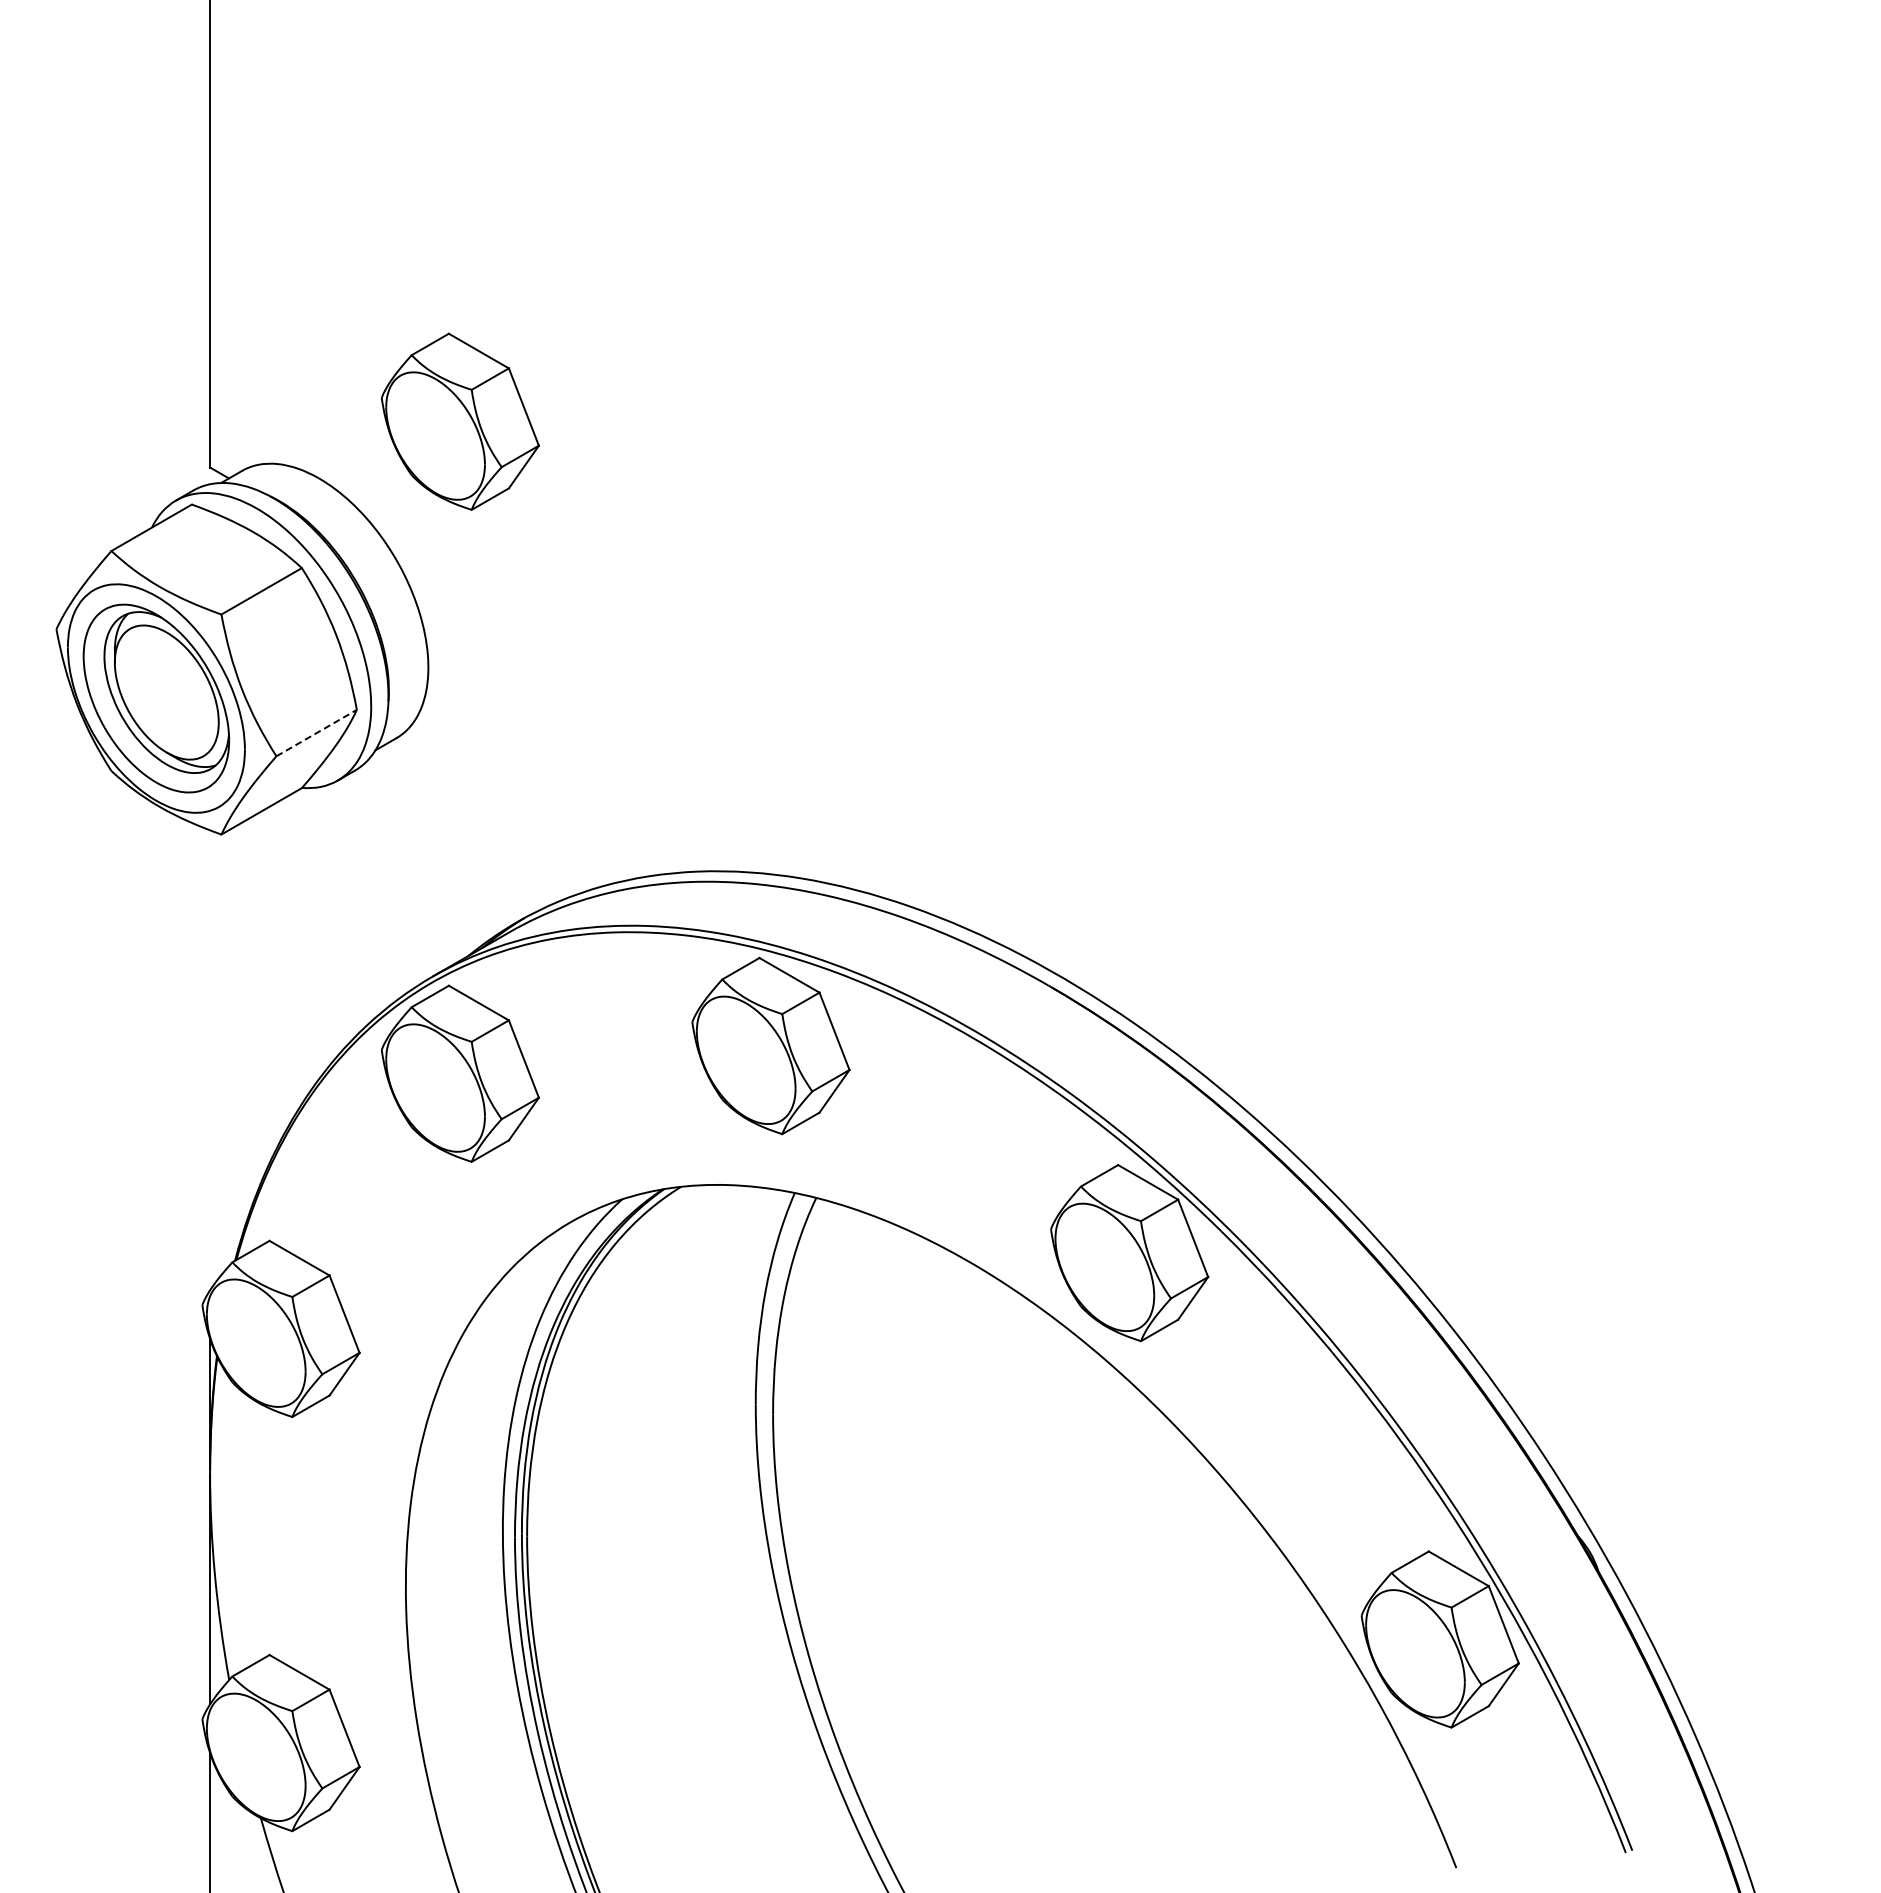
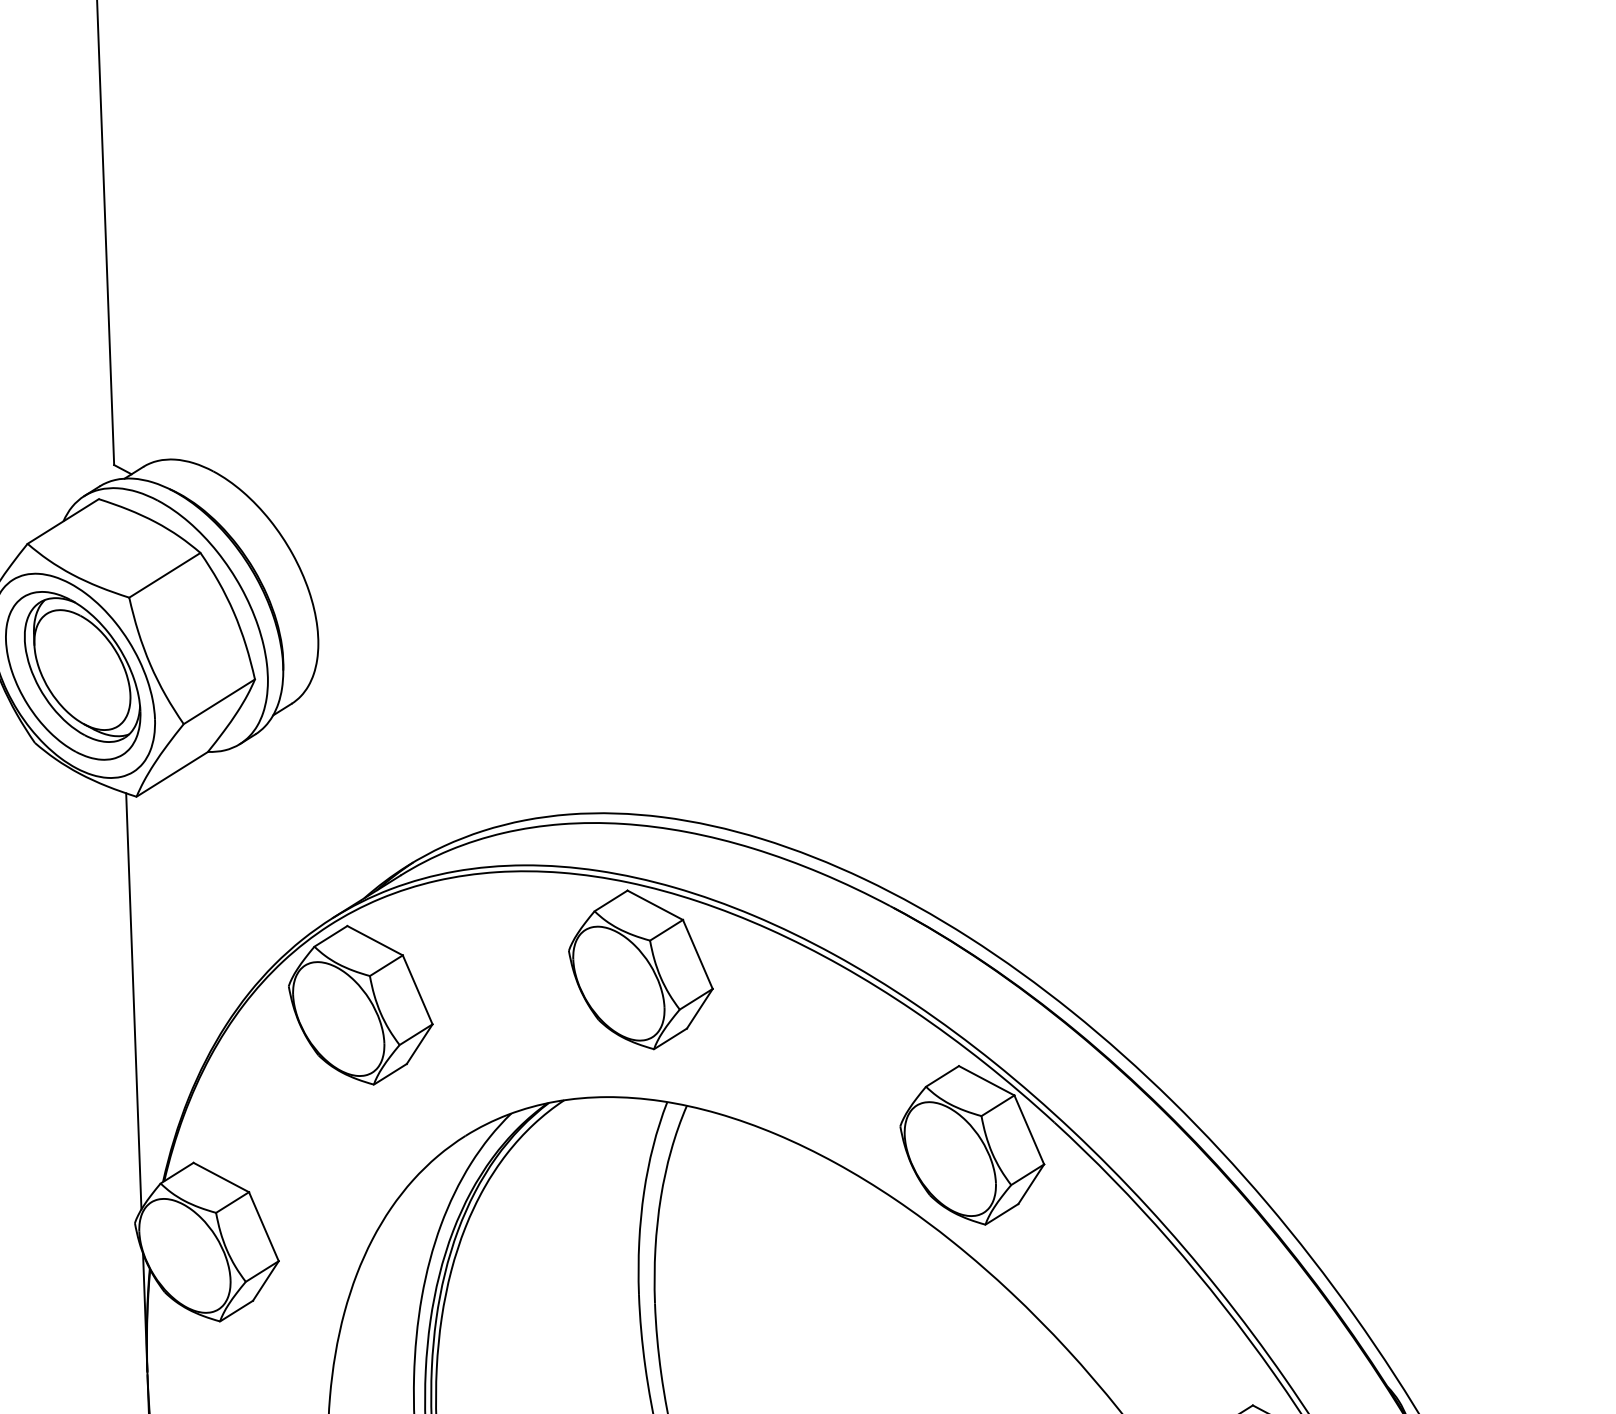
part: (459, 421) -> (338, 415), removed
line: (317, 732) -> (220, 701), dashed -> solid
line: (210, 1060) -> (134, 1001), added

